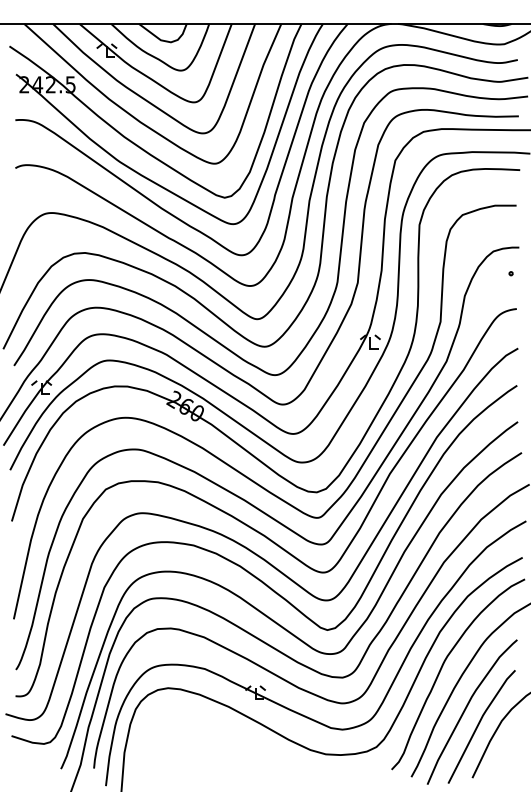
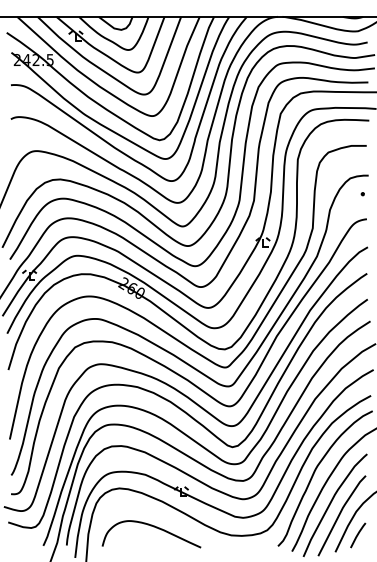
curve: (216, 743) -> (153, 527), added
line: (504, 754) -> (358, 535), added

